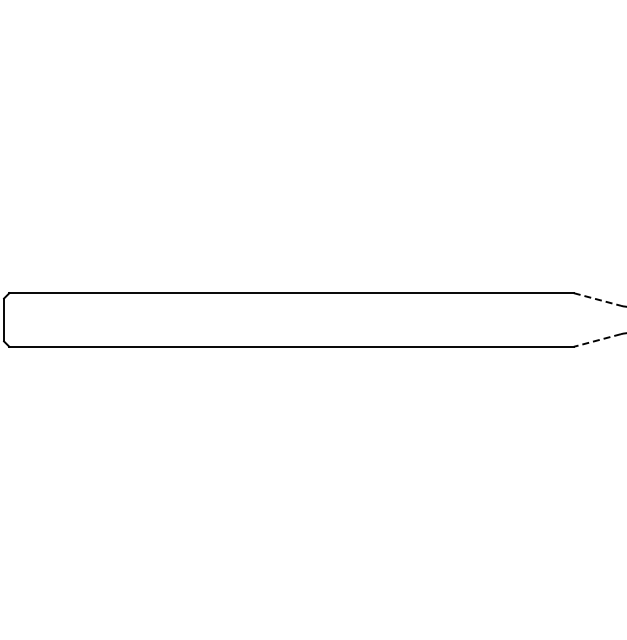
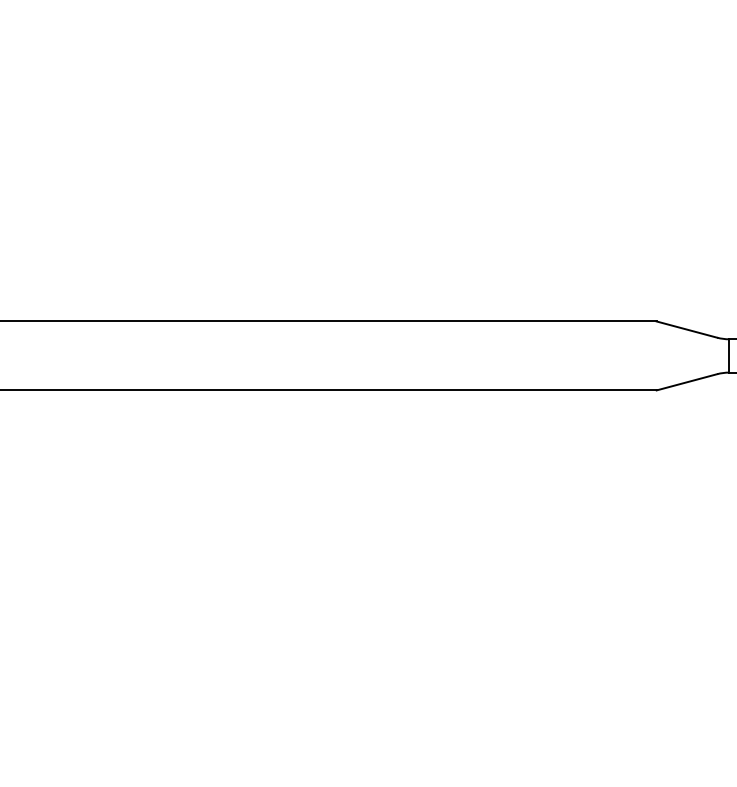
line: (597, 299) -> (687, 329), dashed -> solid
line: (596, 340) -> (685, 382), dashed -> solid

